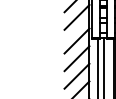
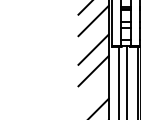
line: (76, 75) -> (92, 91), removed

